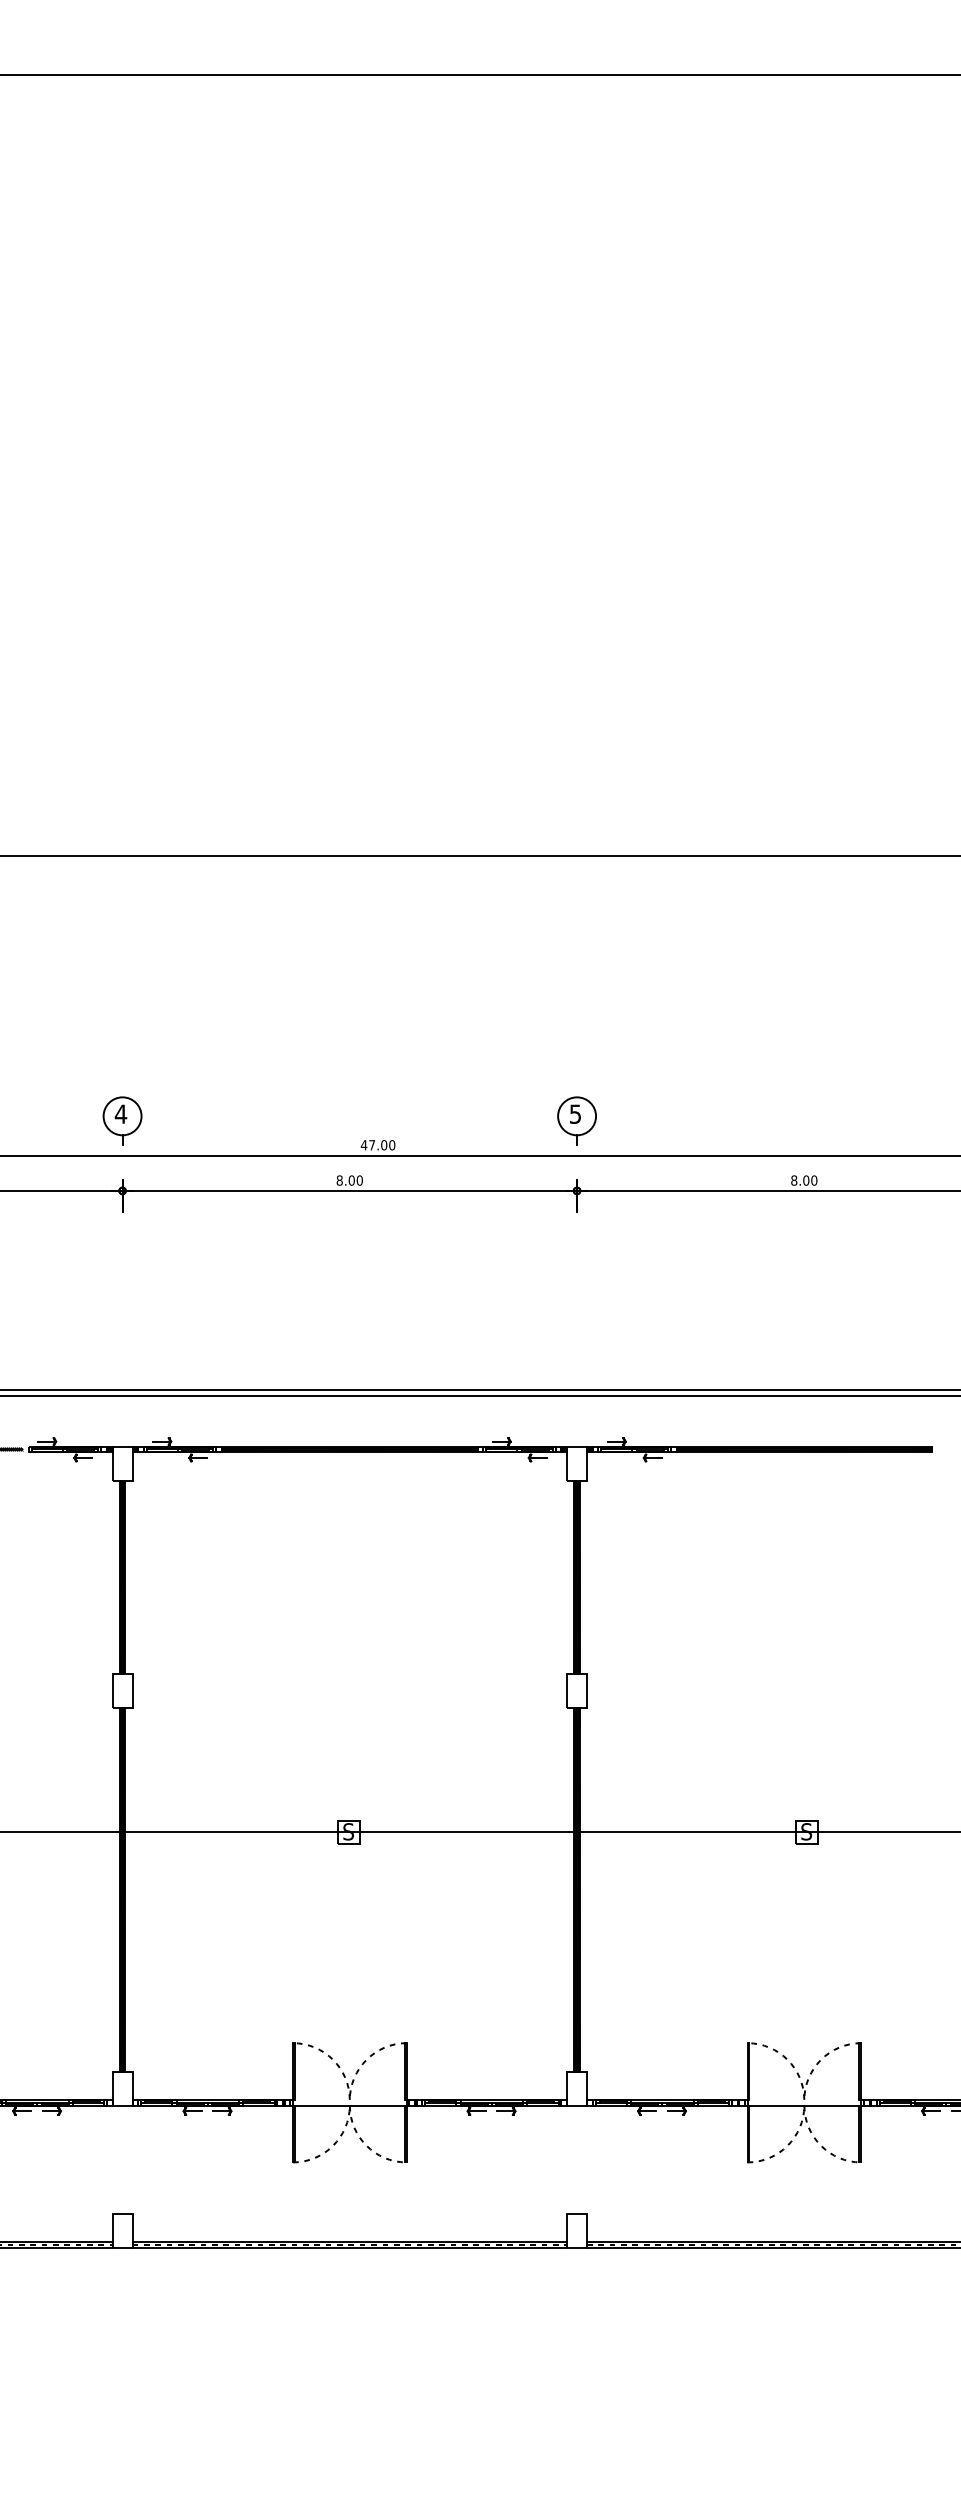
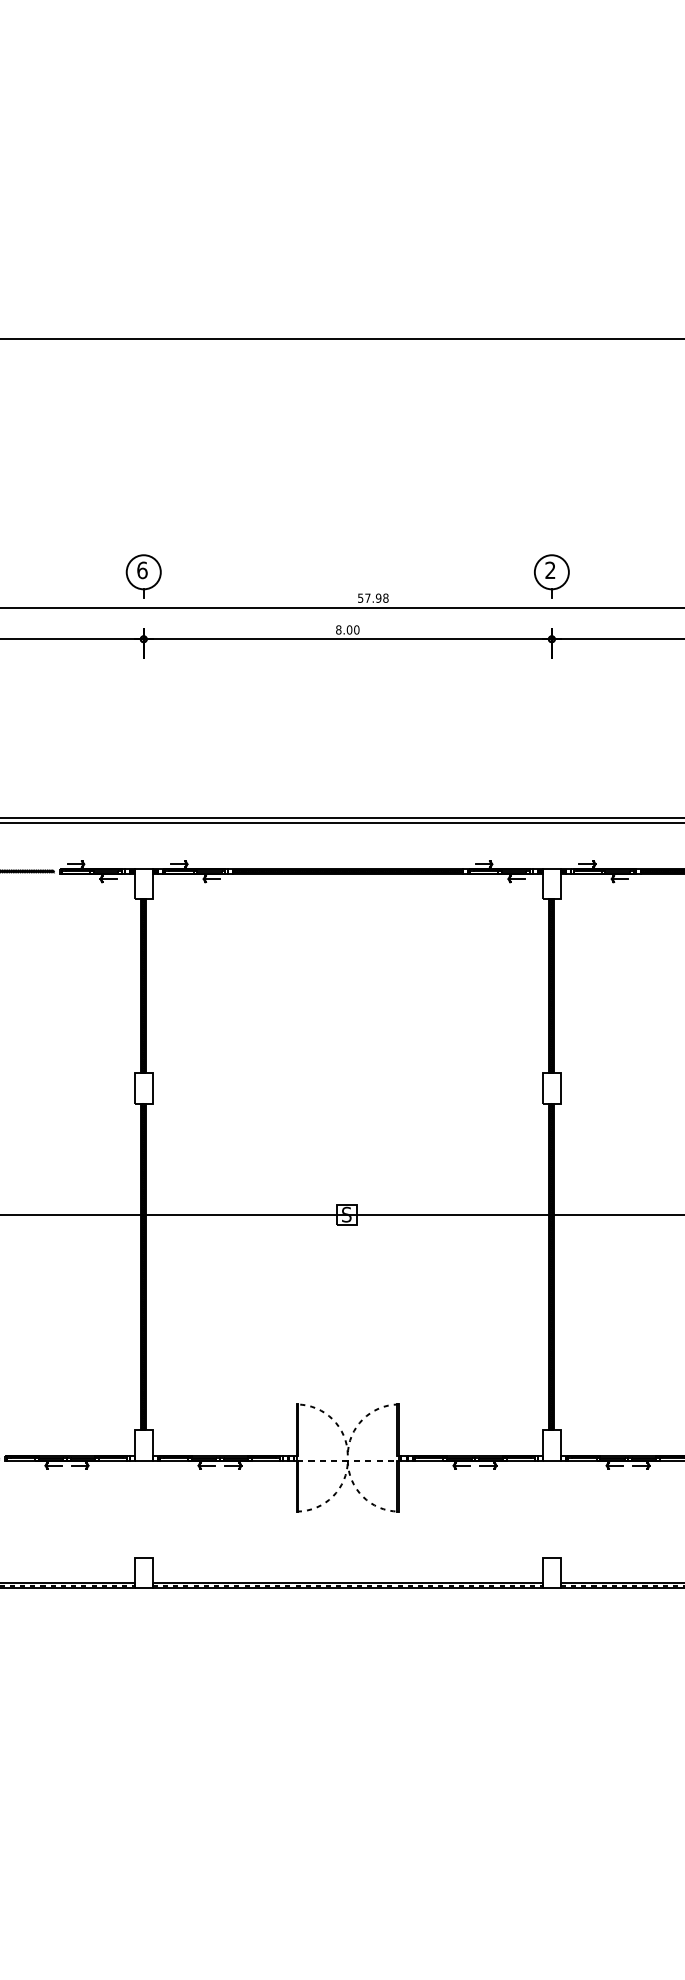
text: (120, 1113) -> (141, 569), 4 -> 6
text: (575, 1113) -> (550, 569), 5 -> 2
text: (377, 1145) -> (372, 598), 47.00 -> 57.98
line: (349, 2105) -> (347, 1460), solid -> dashed

